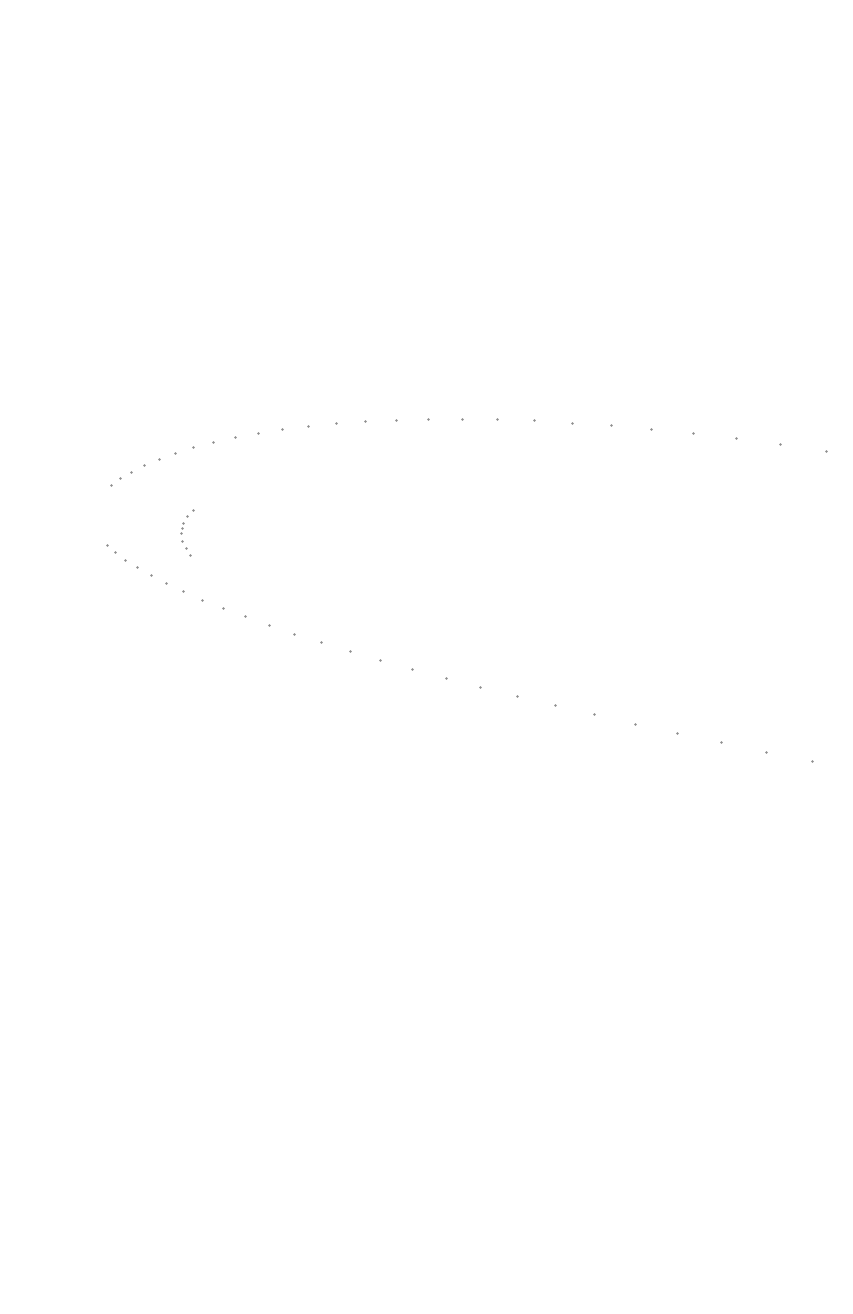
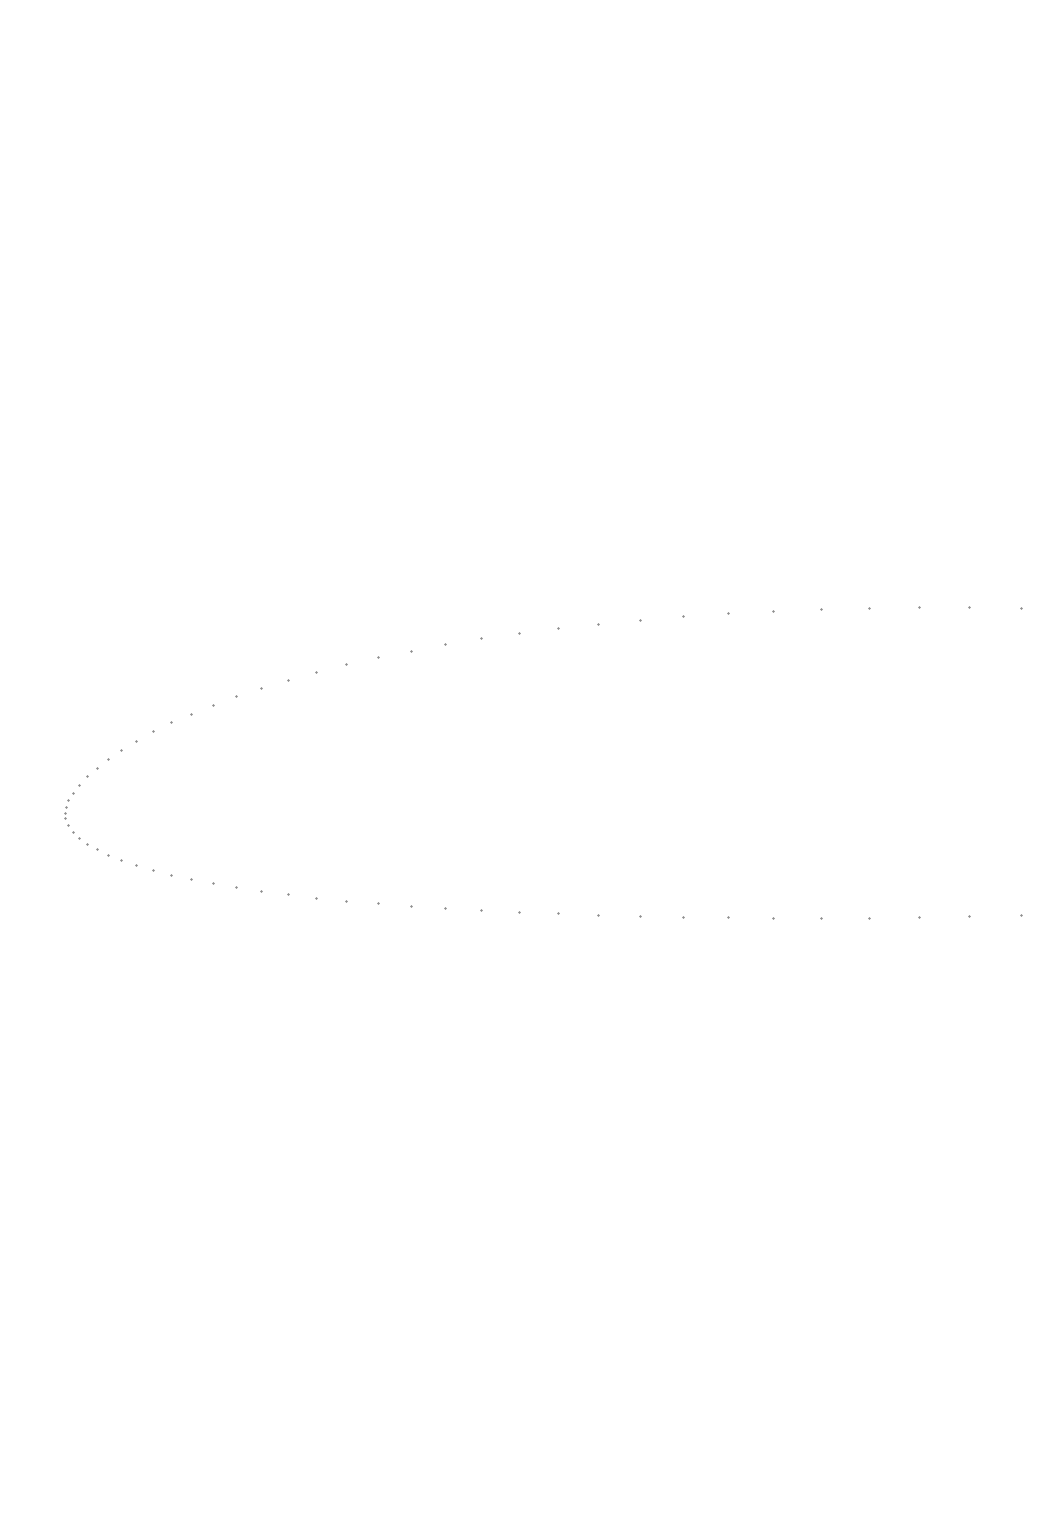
part: (183, 528) -> (66, 813), moved

